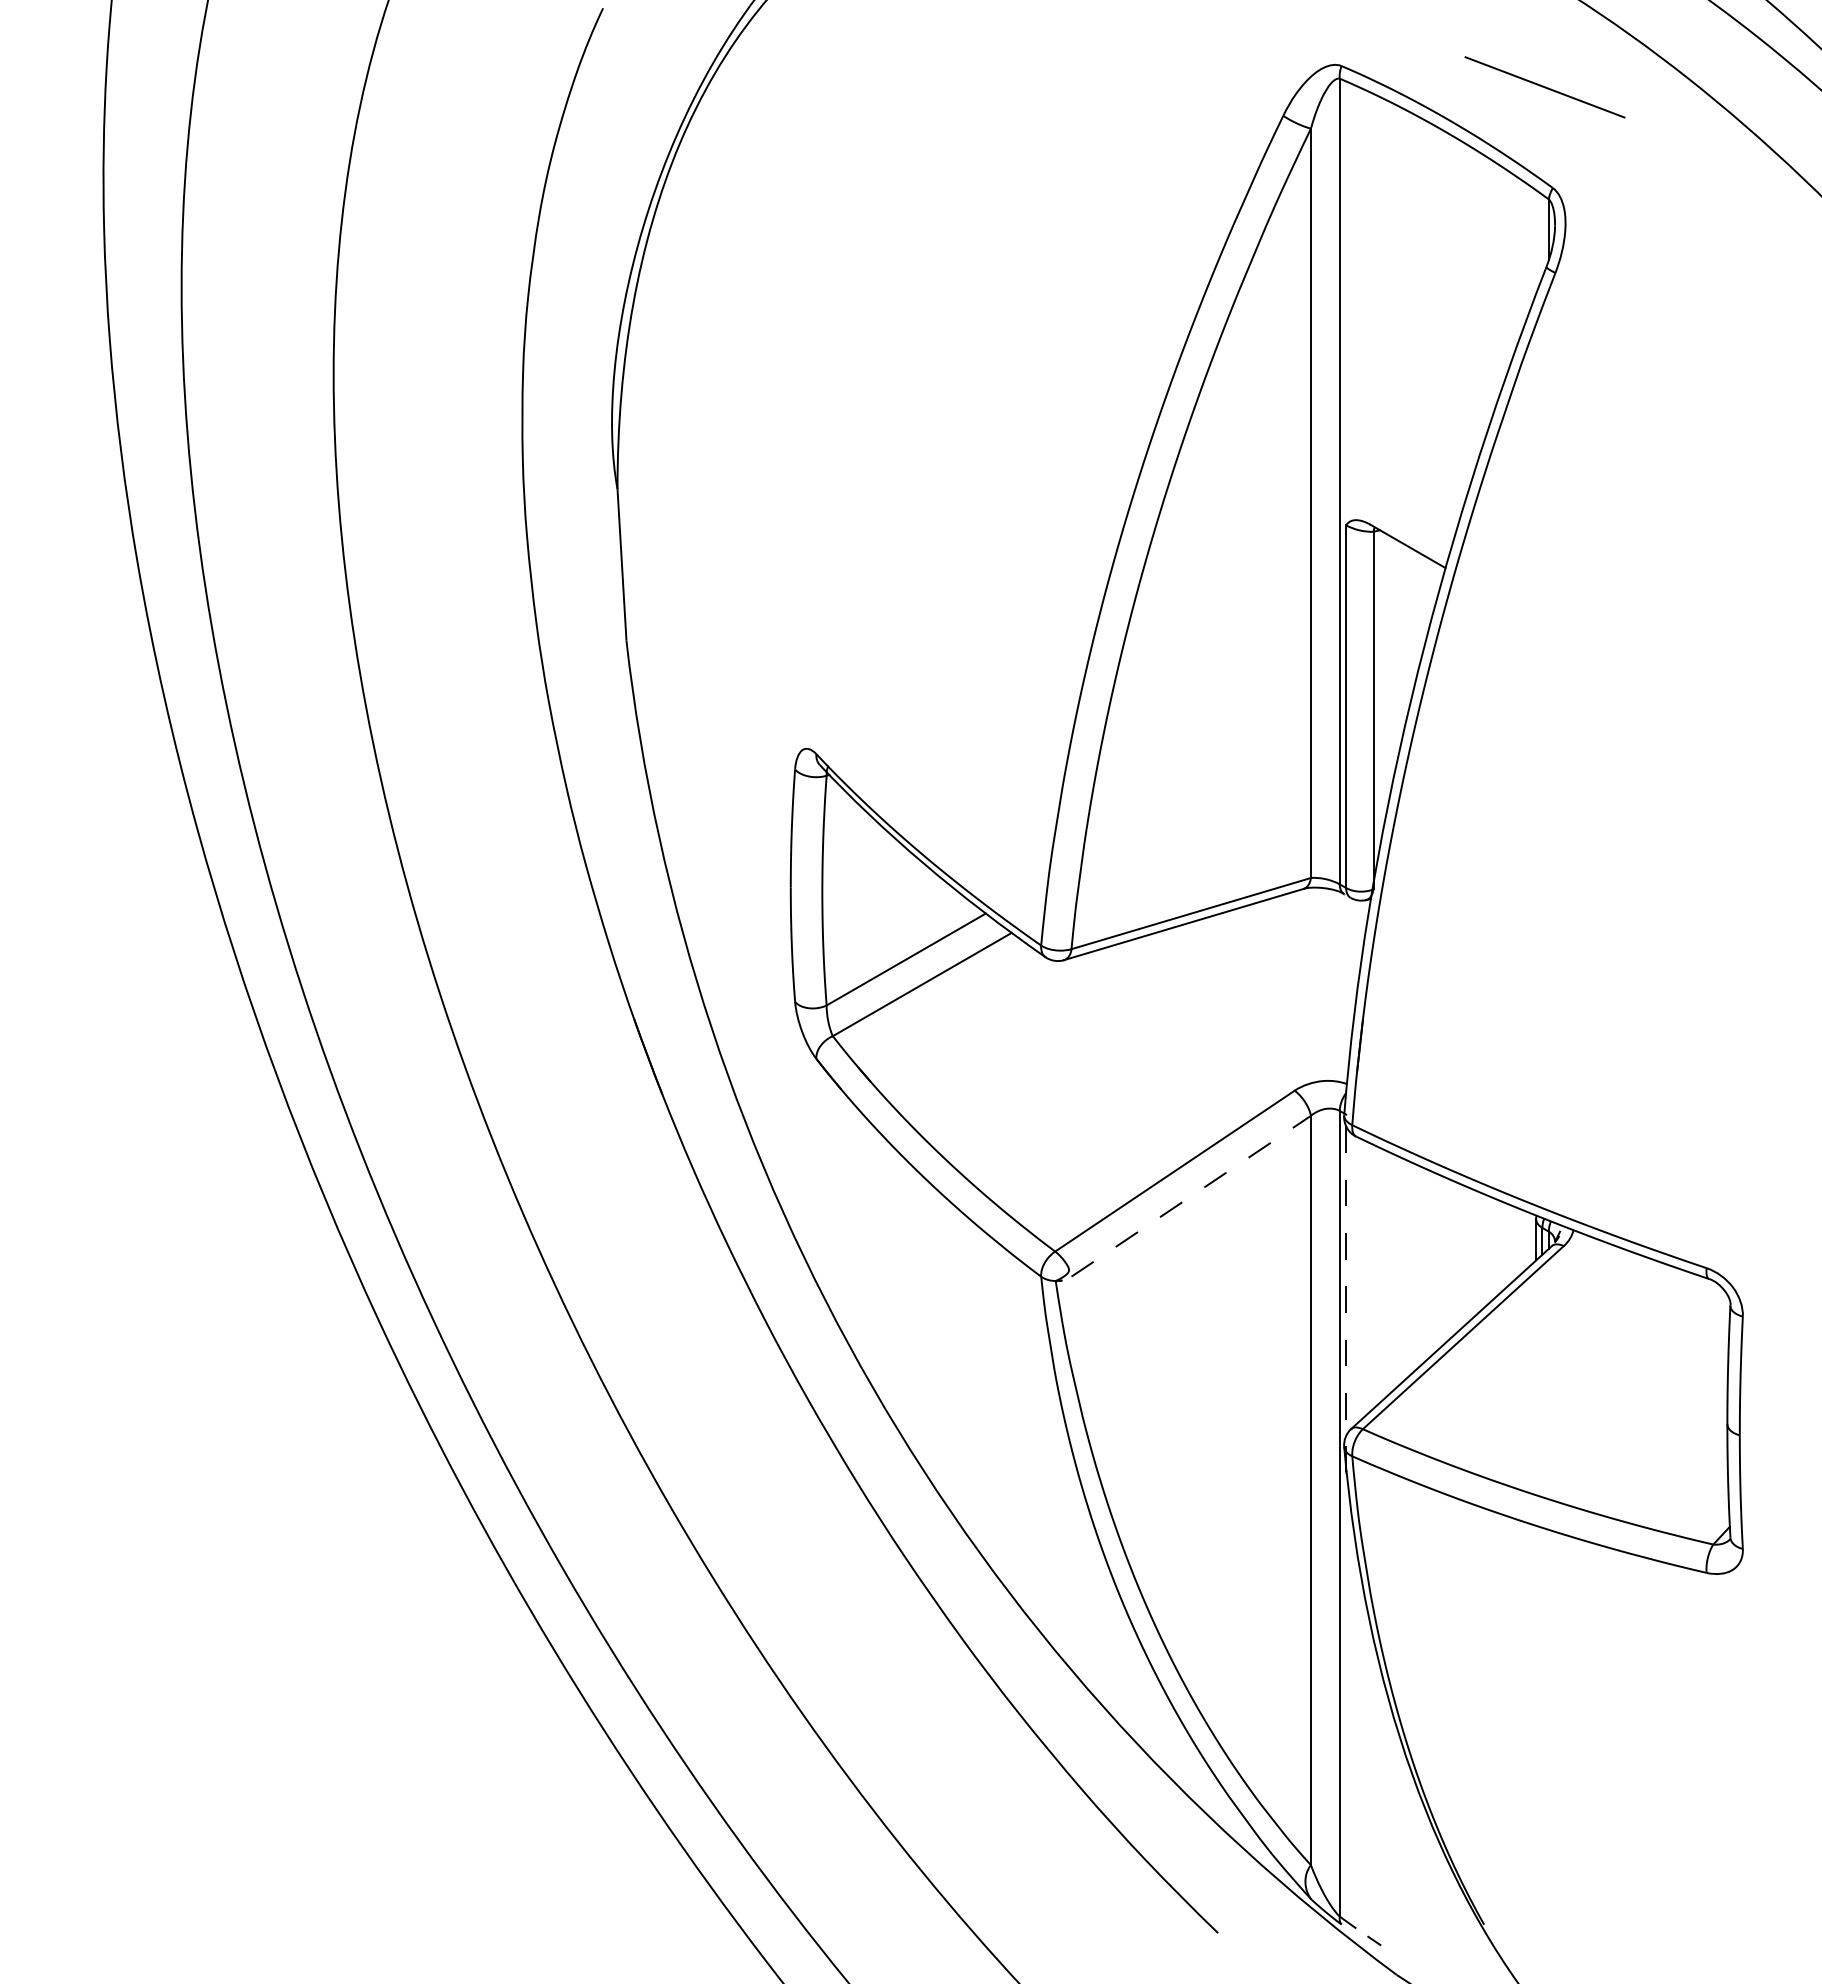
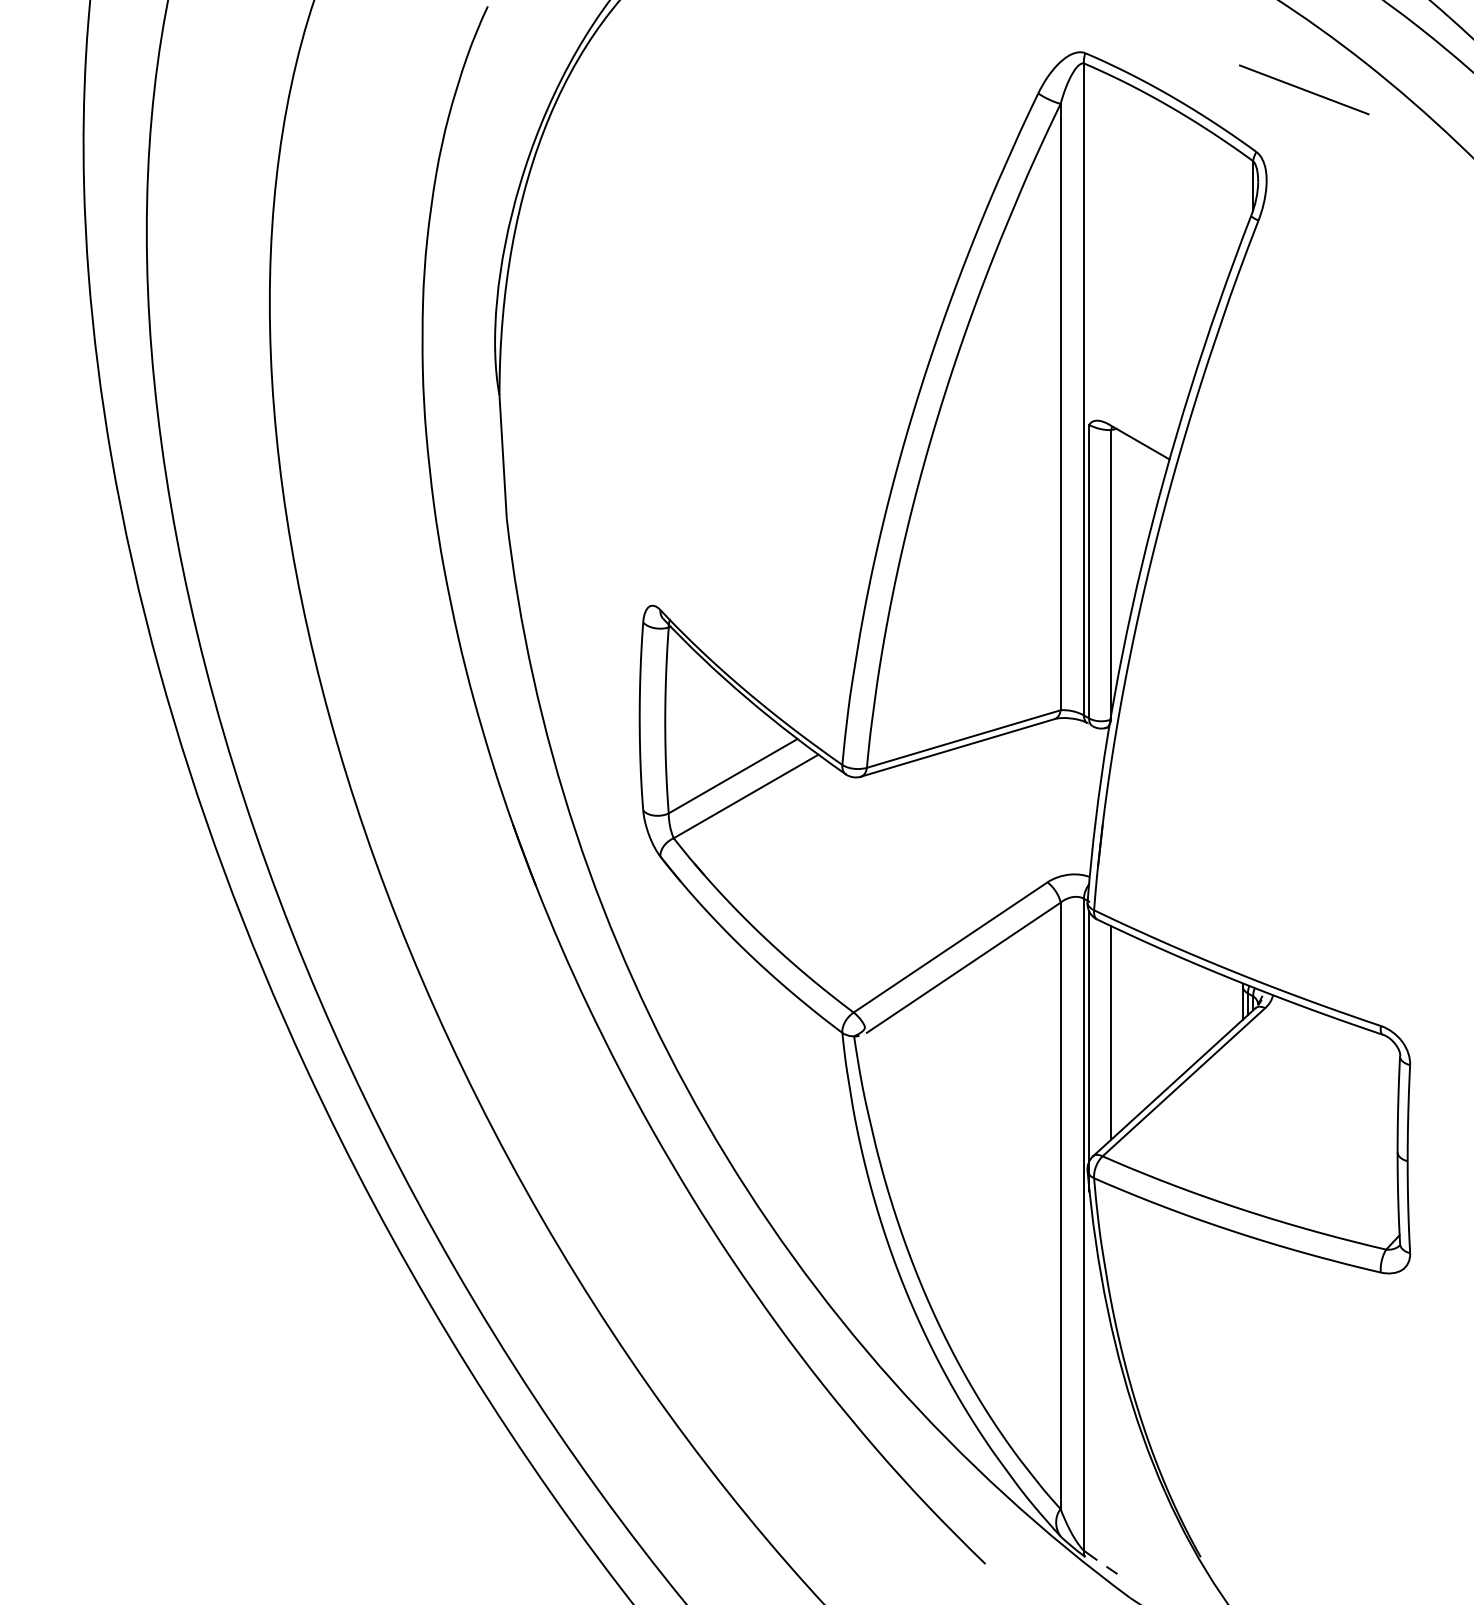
line: (1544, 87) -> (1303, 89), moved
line: (1191, 1195) -> (963, 967), dashed -> solid
line: (1373, 1276) -> (1111, 1032), added
line: (1346, 1299) -> (1089, 1051), dashed -> solid

